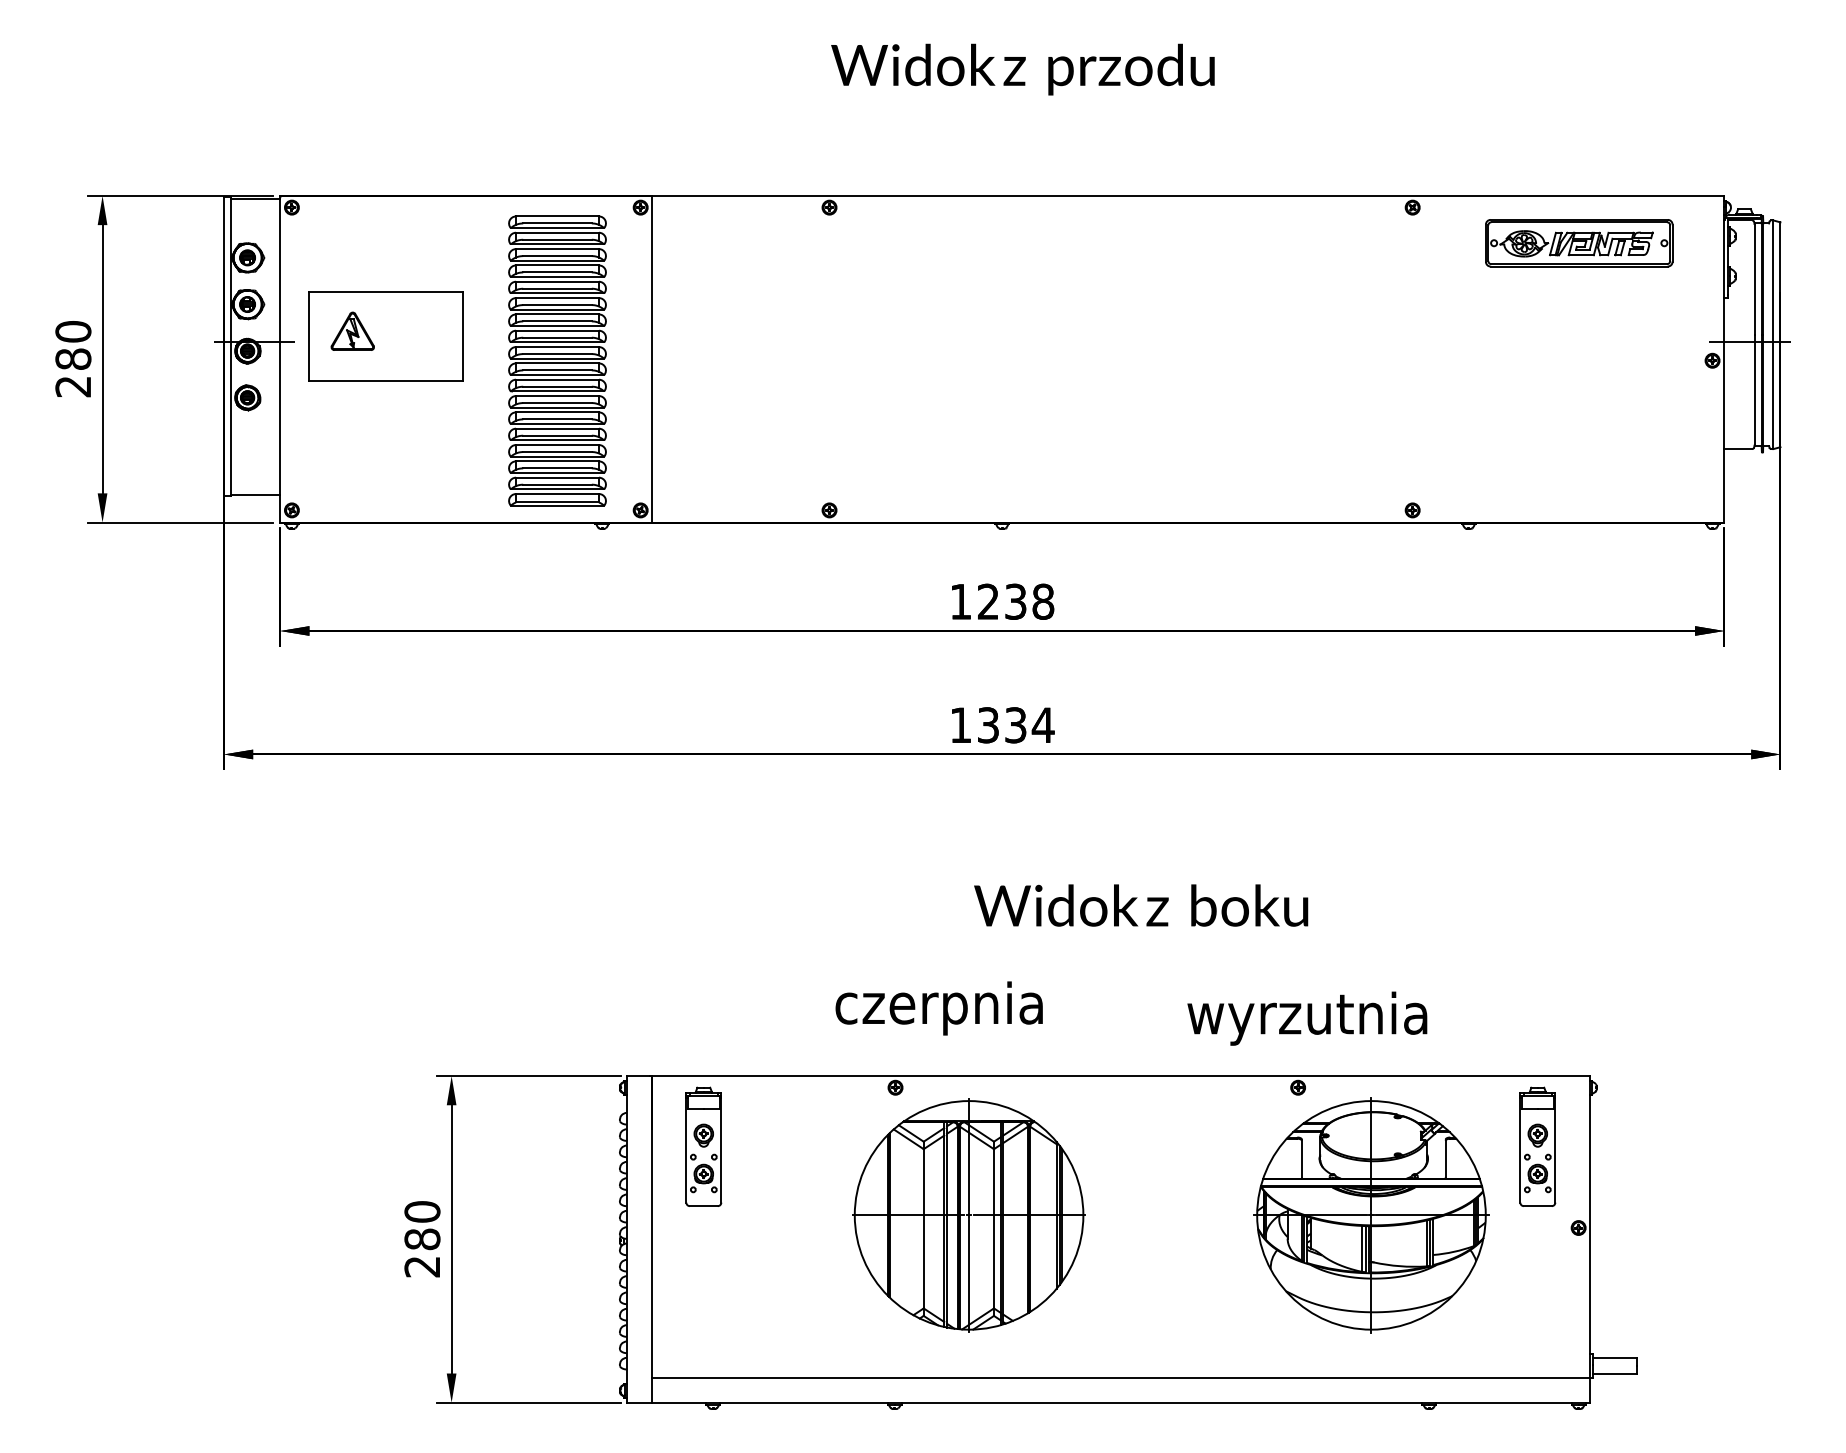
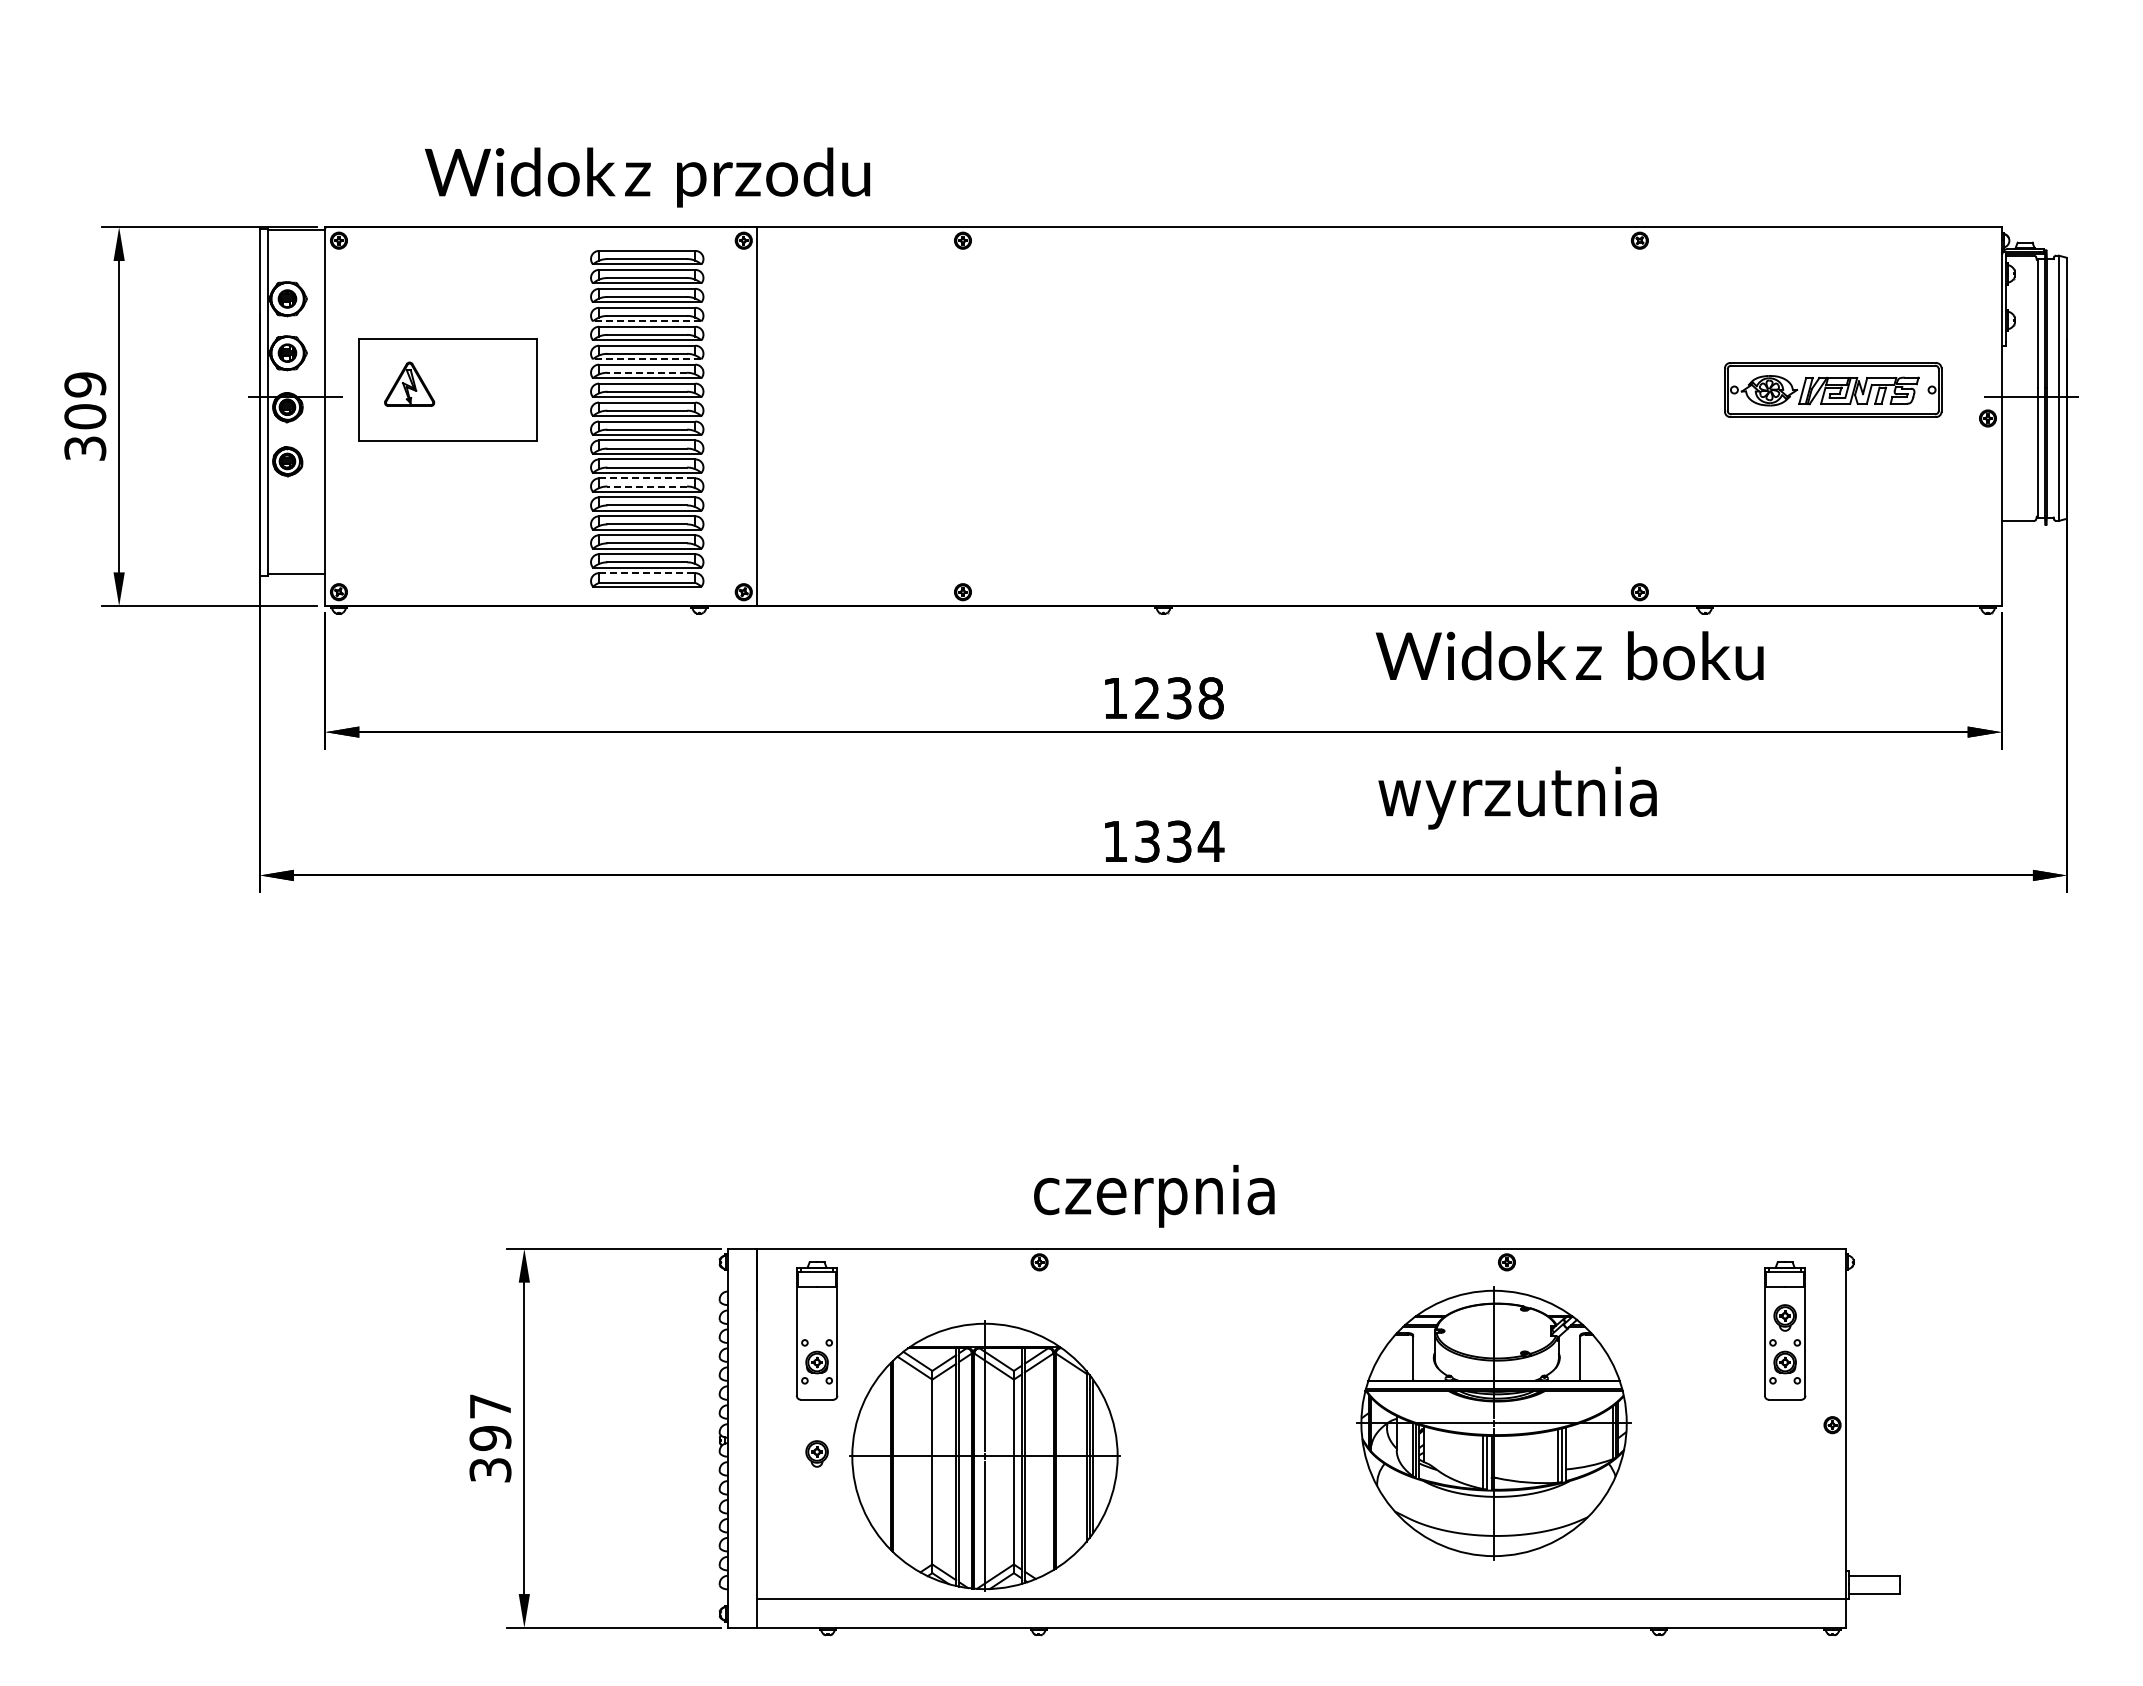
text: (1022, 69) -> (647, 177), moved
part: (1579, 242) -> (1833, 389), moved
line: (556, 277) -> (646, 321), solid -> dashed
line: (556, 309) -> (646, 359), solid -> dashed
line: (557, 321) -> (647, 372), solid -> dashed
text: (73, 359) -> (85, 416), 280 -> 309
line: (557, 412) -> (647, 478), solid -> dashed
line: (557, 419) -> (647, 486), solid -> dashed
line: (557, 494) -> (647, 573), solid -> dashed
text: (1140, 905) -> (1569, 655), moved
text: (939, 1008) -> (1154, 1196), moved
text: (1307, 1018) -> (1517, 797), moved
part: (703, 1135) -> (816, 1453), moved
part: (968, 1214) -> (984, 1455), moved
part: (1370, 1215) -> (1493, 1423), moved
text: (422, 1238) -> (490, 1437), 280 -> 397

